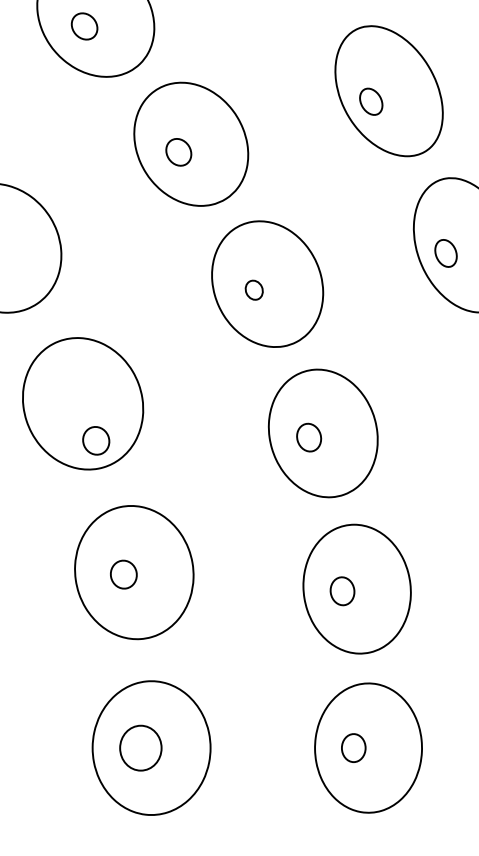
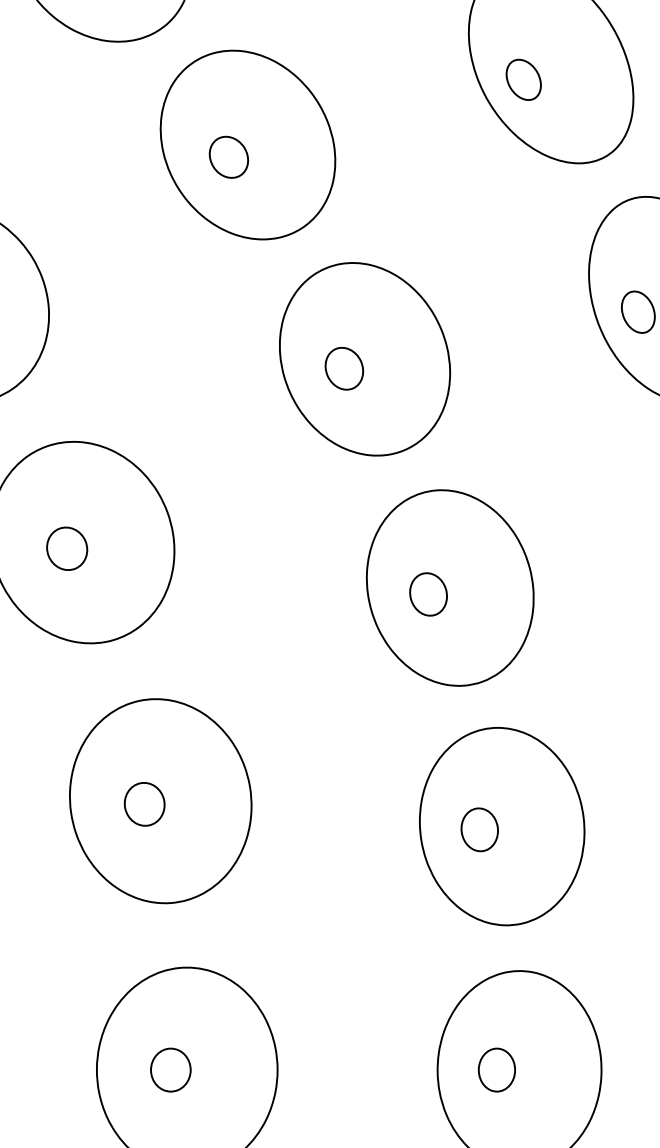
part: (254, 289) -> (344, 367), size x1.43
part: (96, 440) -> (67, 548), moved
part: (140, 747) -> (170, 1069), size x0.62

